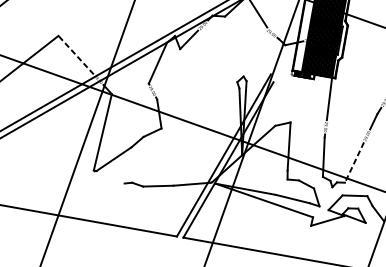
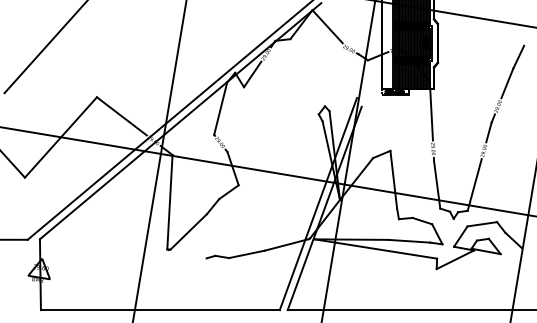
line: (75, 55) -> (121, 116), dashed -> solid
line: (354, 162) -> (474, 184), dashed -> solid

